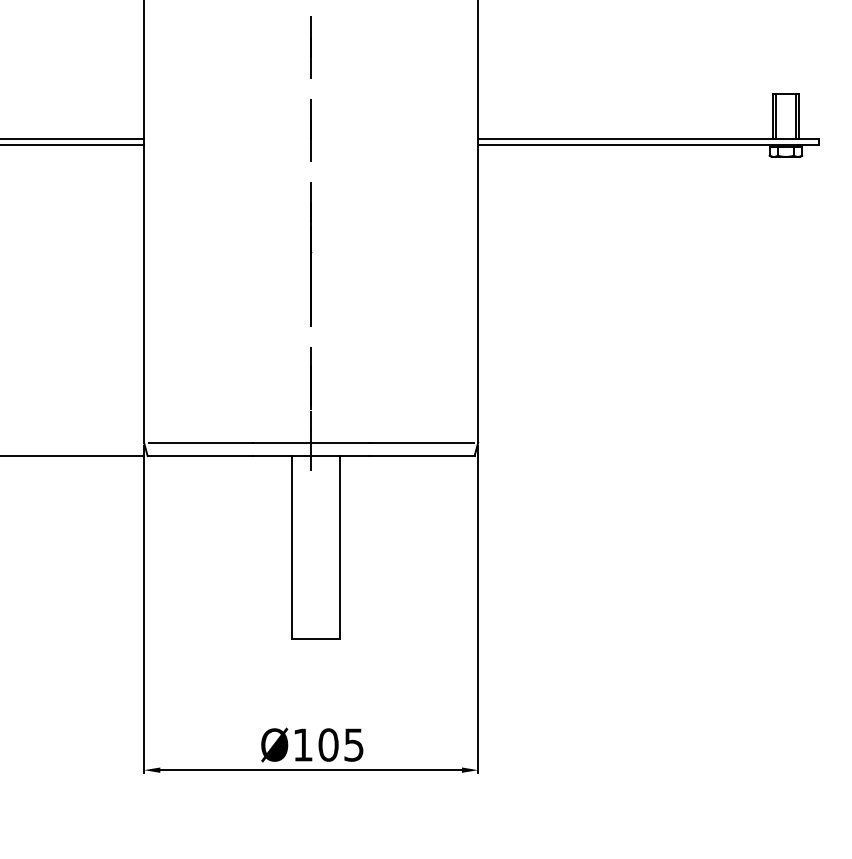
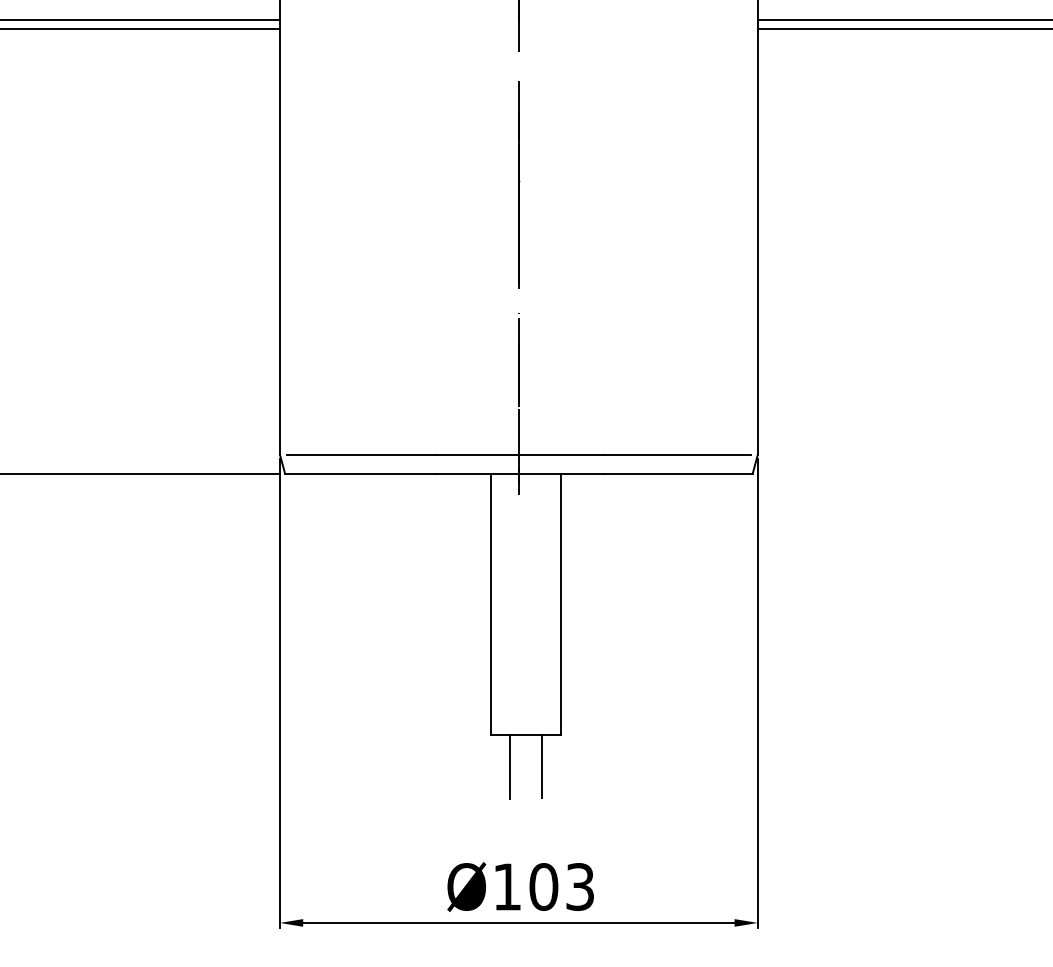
line: (304, 660) -> (509, 766), added
line: (327, 660) -> (542, 766), added
text: (354, 744) -> (580, 886), Ø105 -> Ø103

